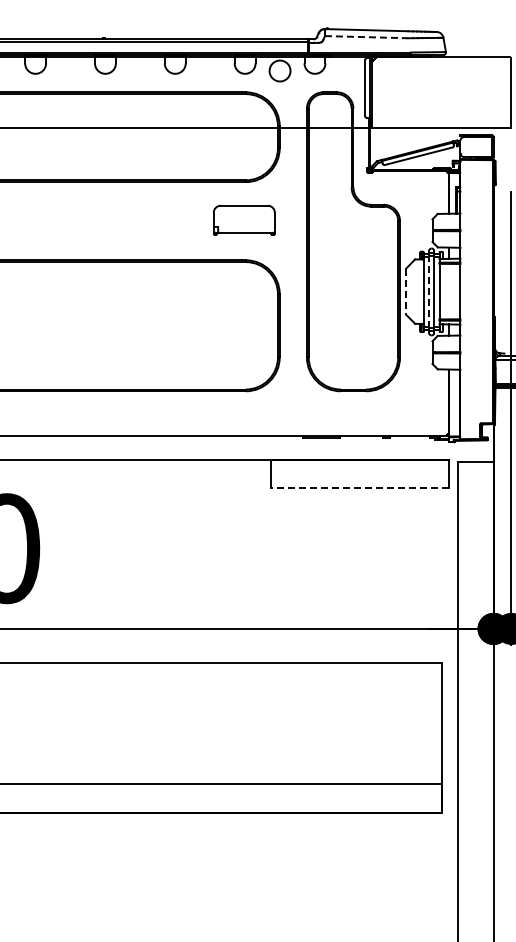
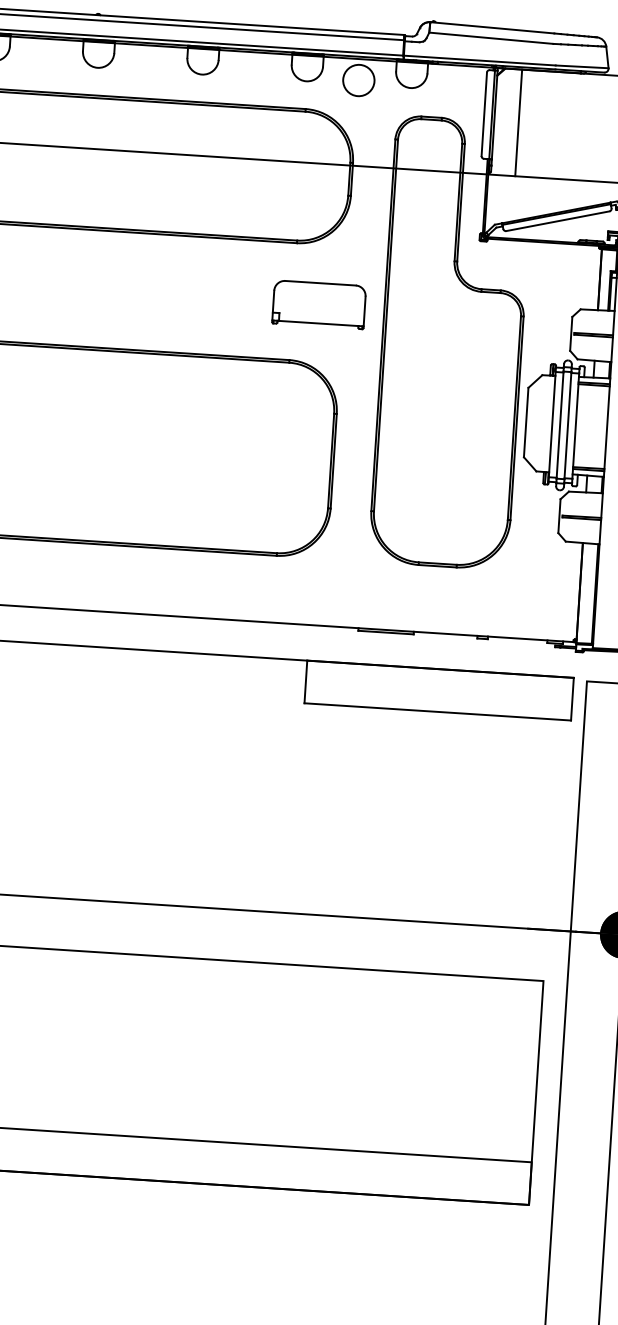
line: (366, 37) -> (491, 38), dashed -> solid
line: (388, 92) -> (518, 123), added
part: (243, 219) -> (318, 303), moved
line: (429, 291) -> (560, 424), dashed -> solid
line: (406, 292) -> (526, 423), dashed -> solid
line: (359, 488) -> (437, 712), dashed -> solid

